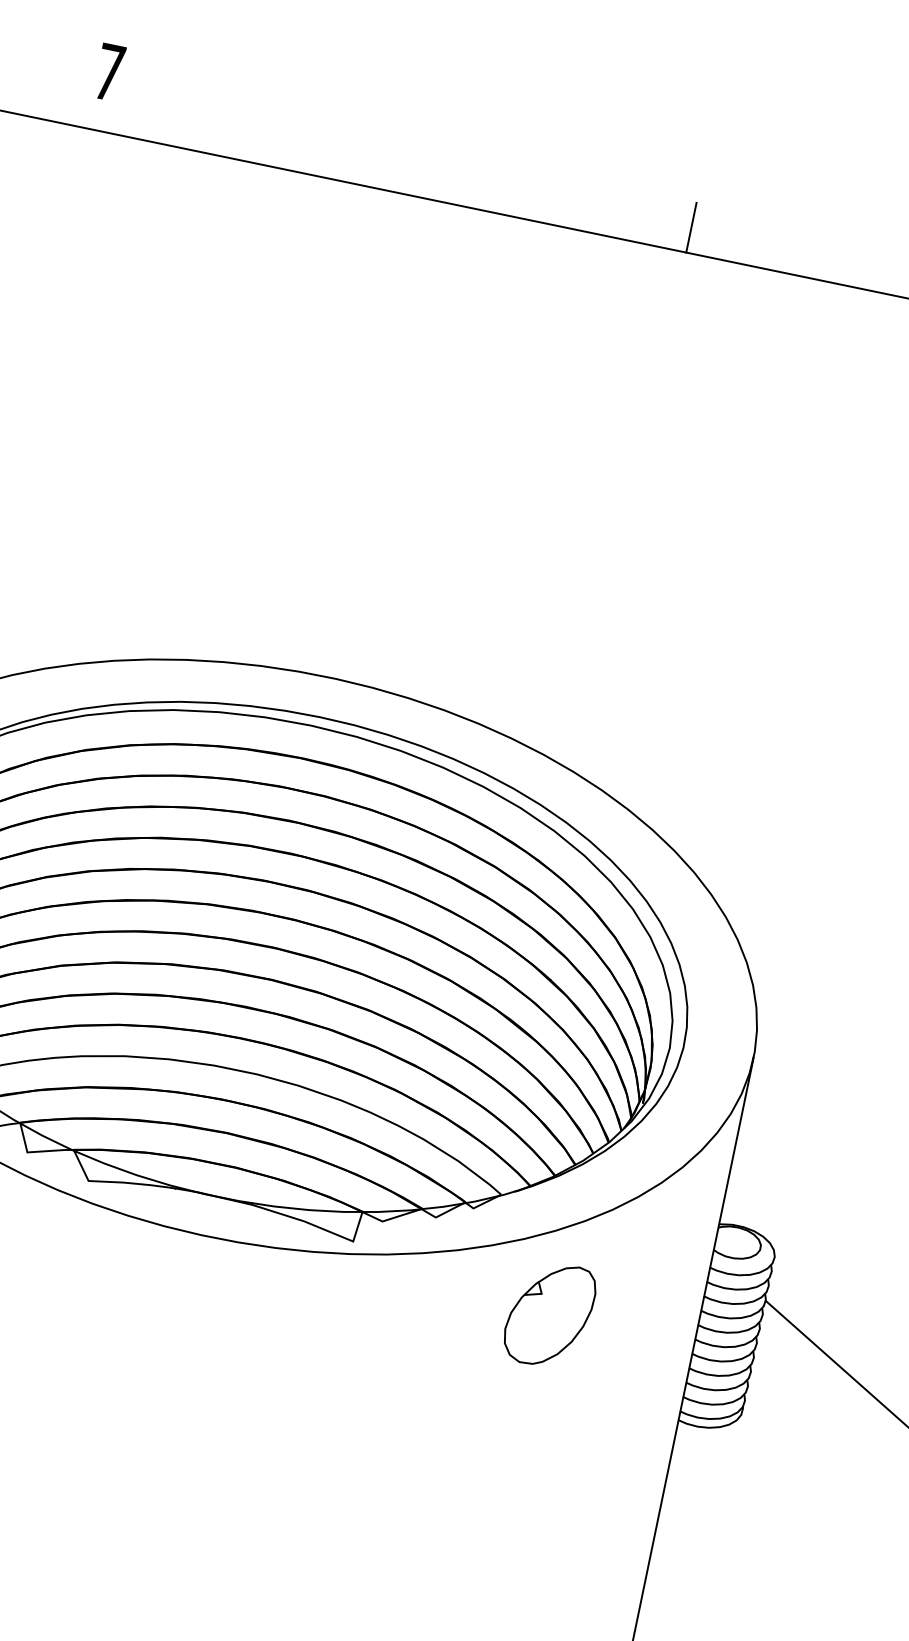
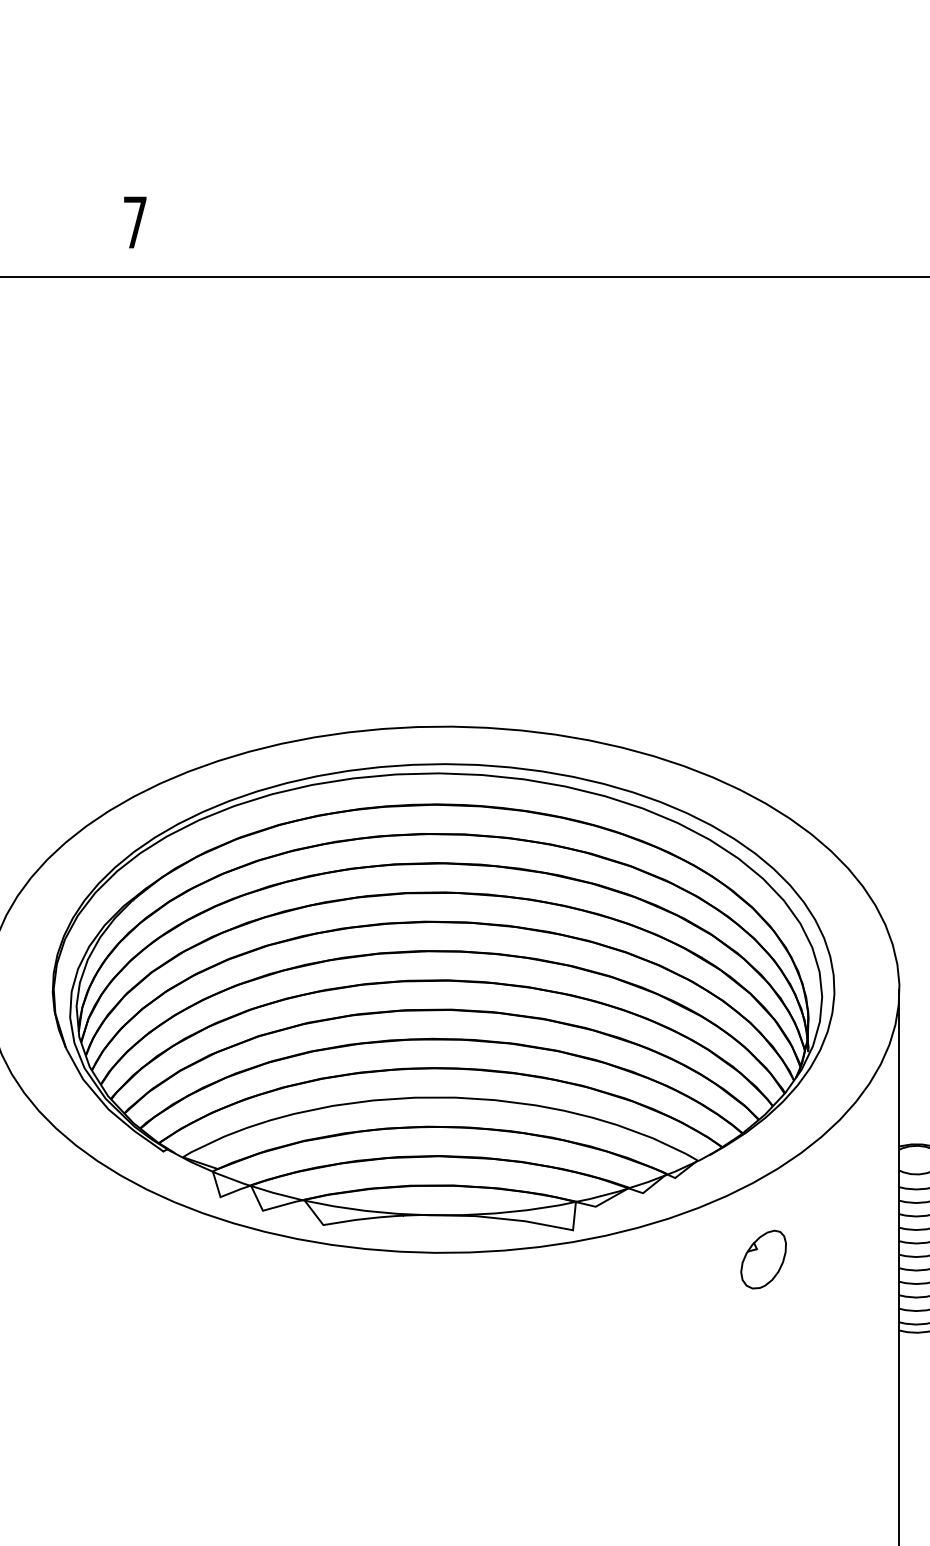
line: (691, 227) -> (688, 253), removed
part: (549, 1314) -> (763, 1259), size x0.6

